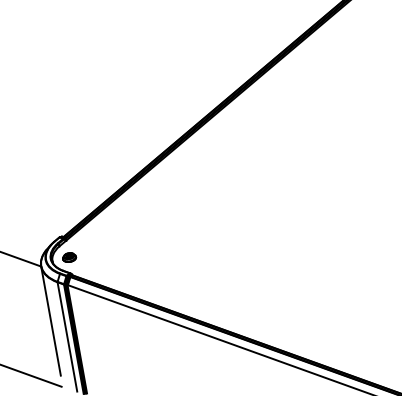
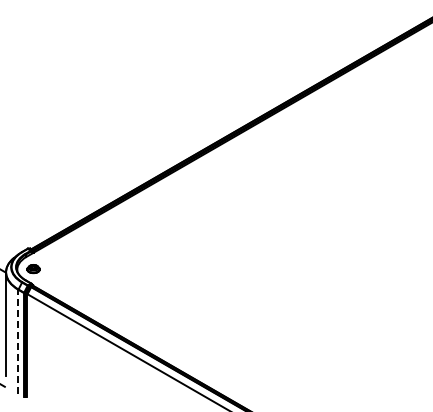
line: (67, 336) -> (18, 341), solid -> dashed

